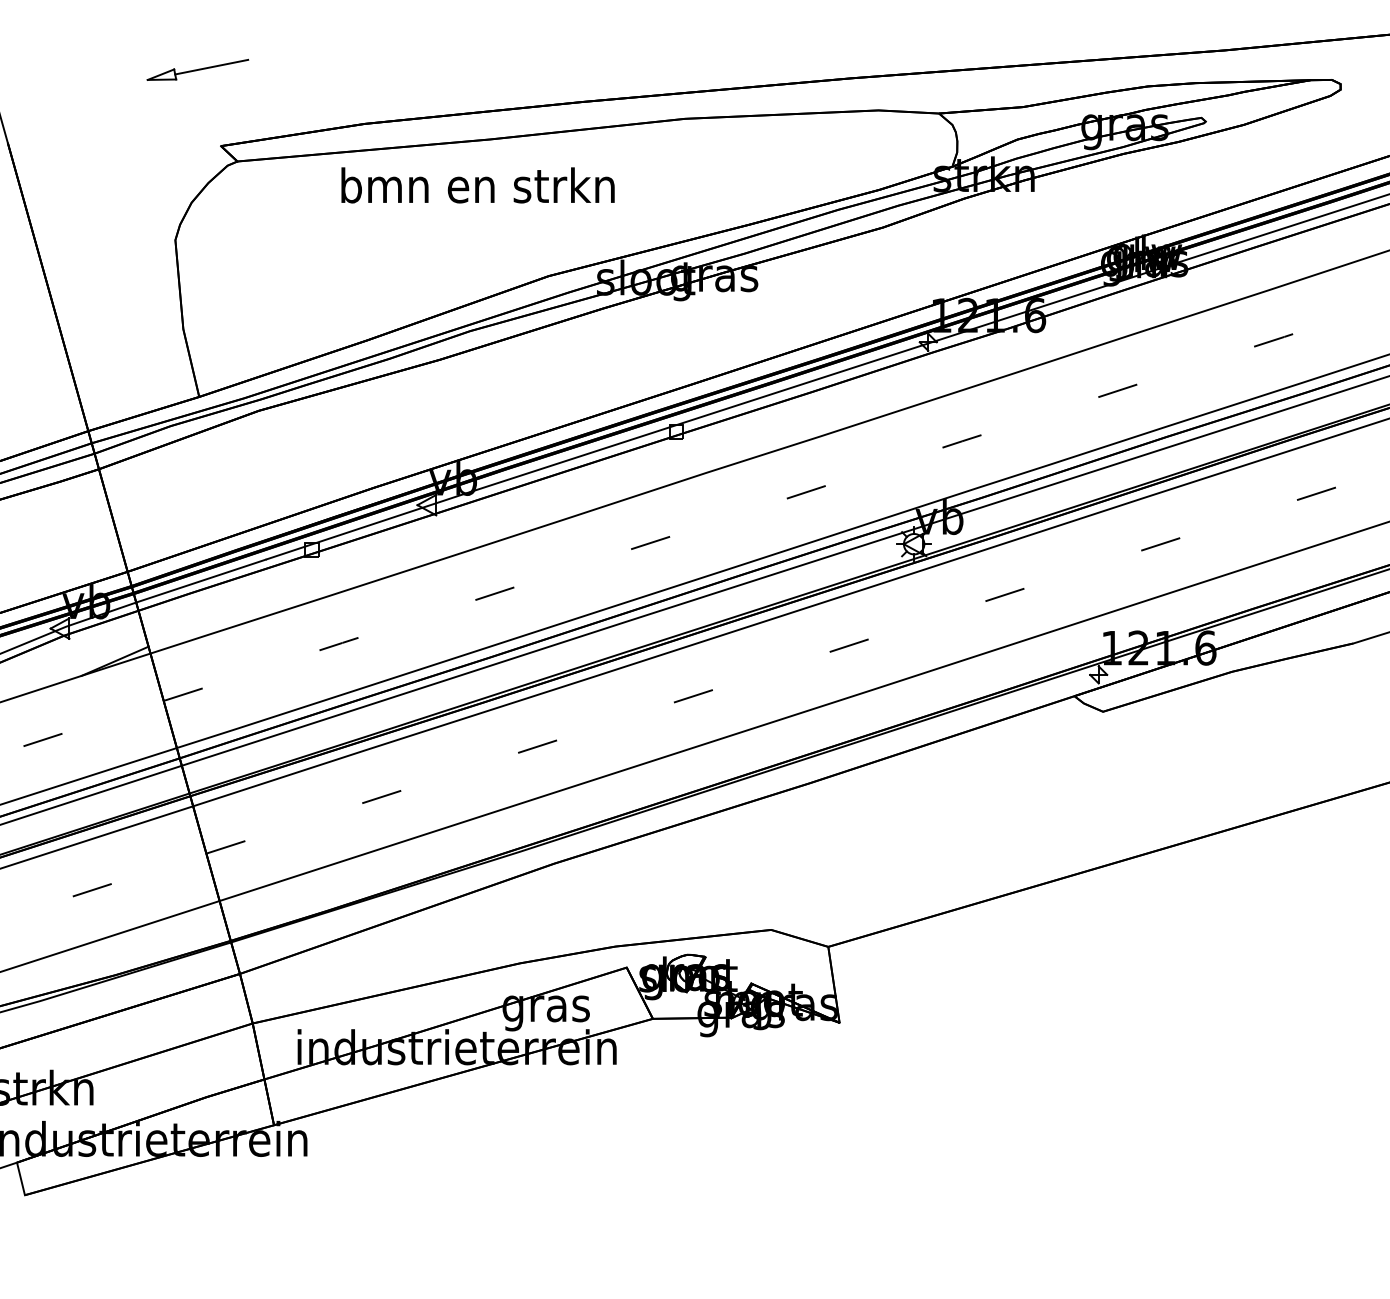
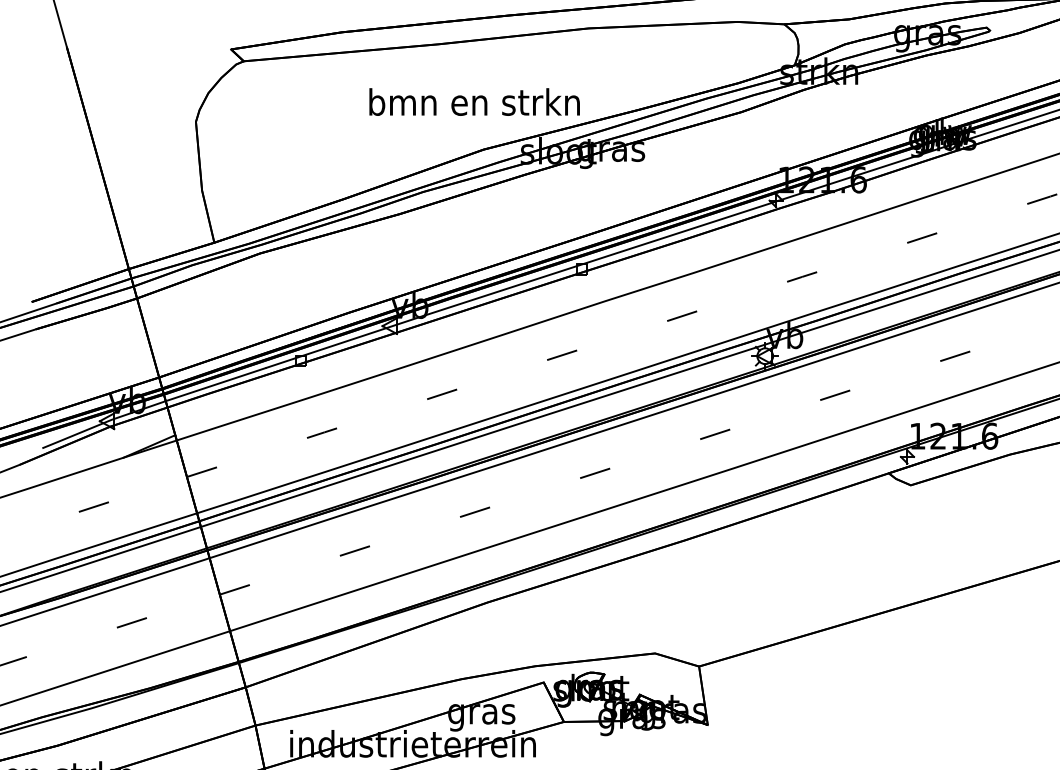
text: (477, 185) -> (474, 102), moved

